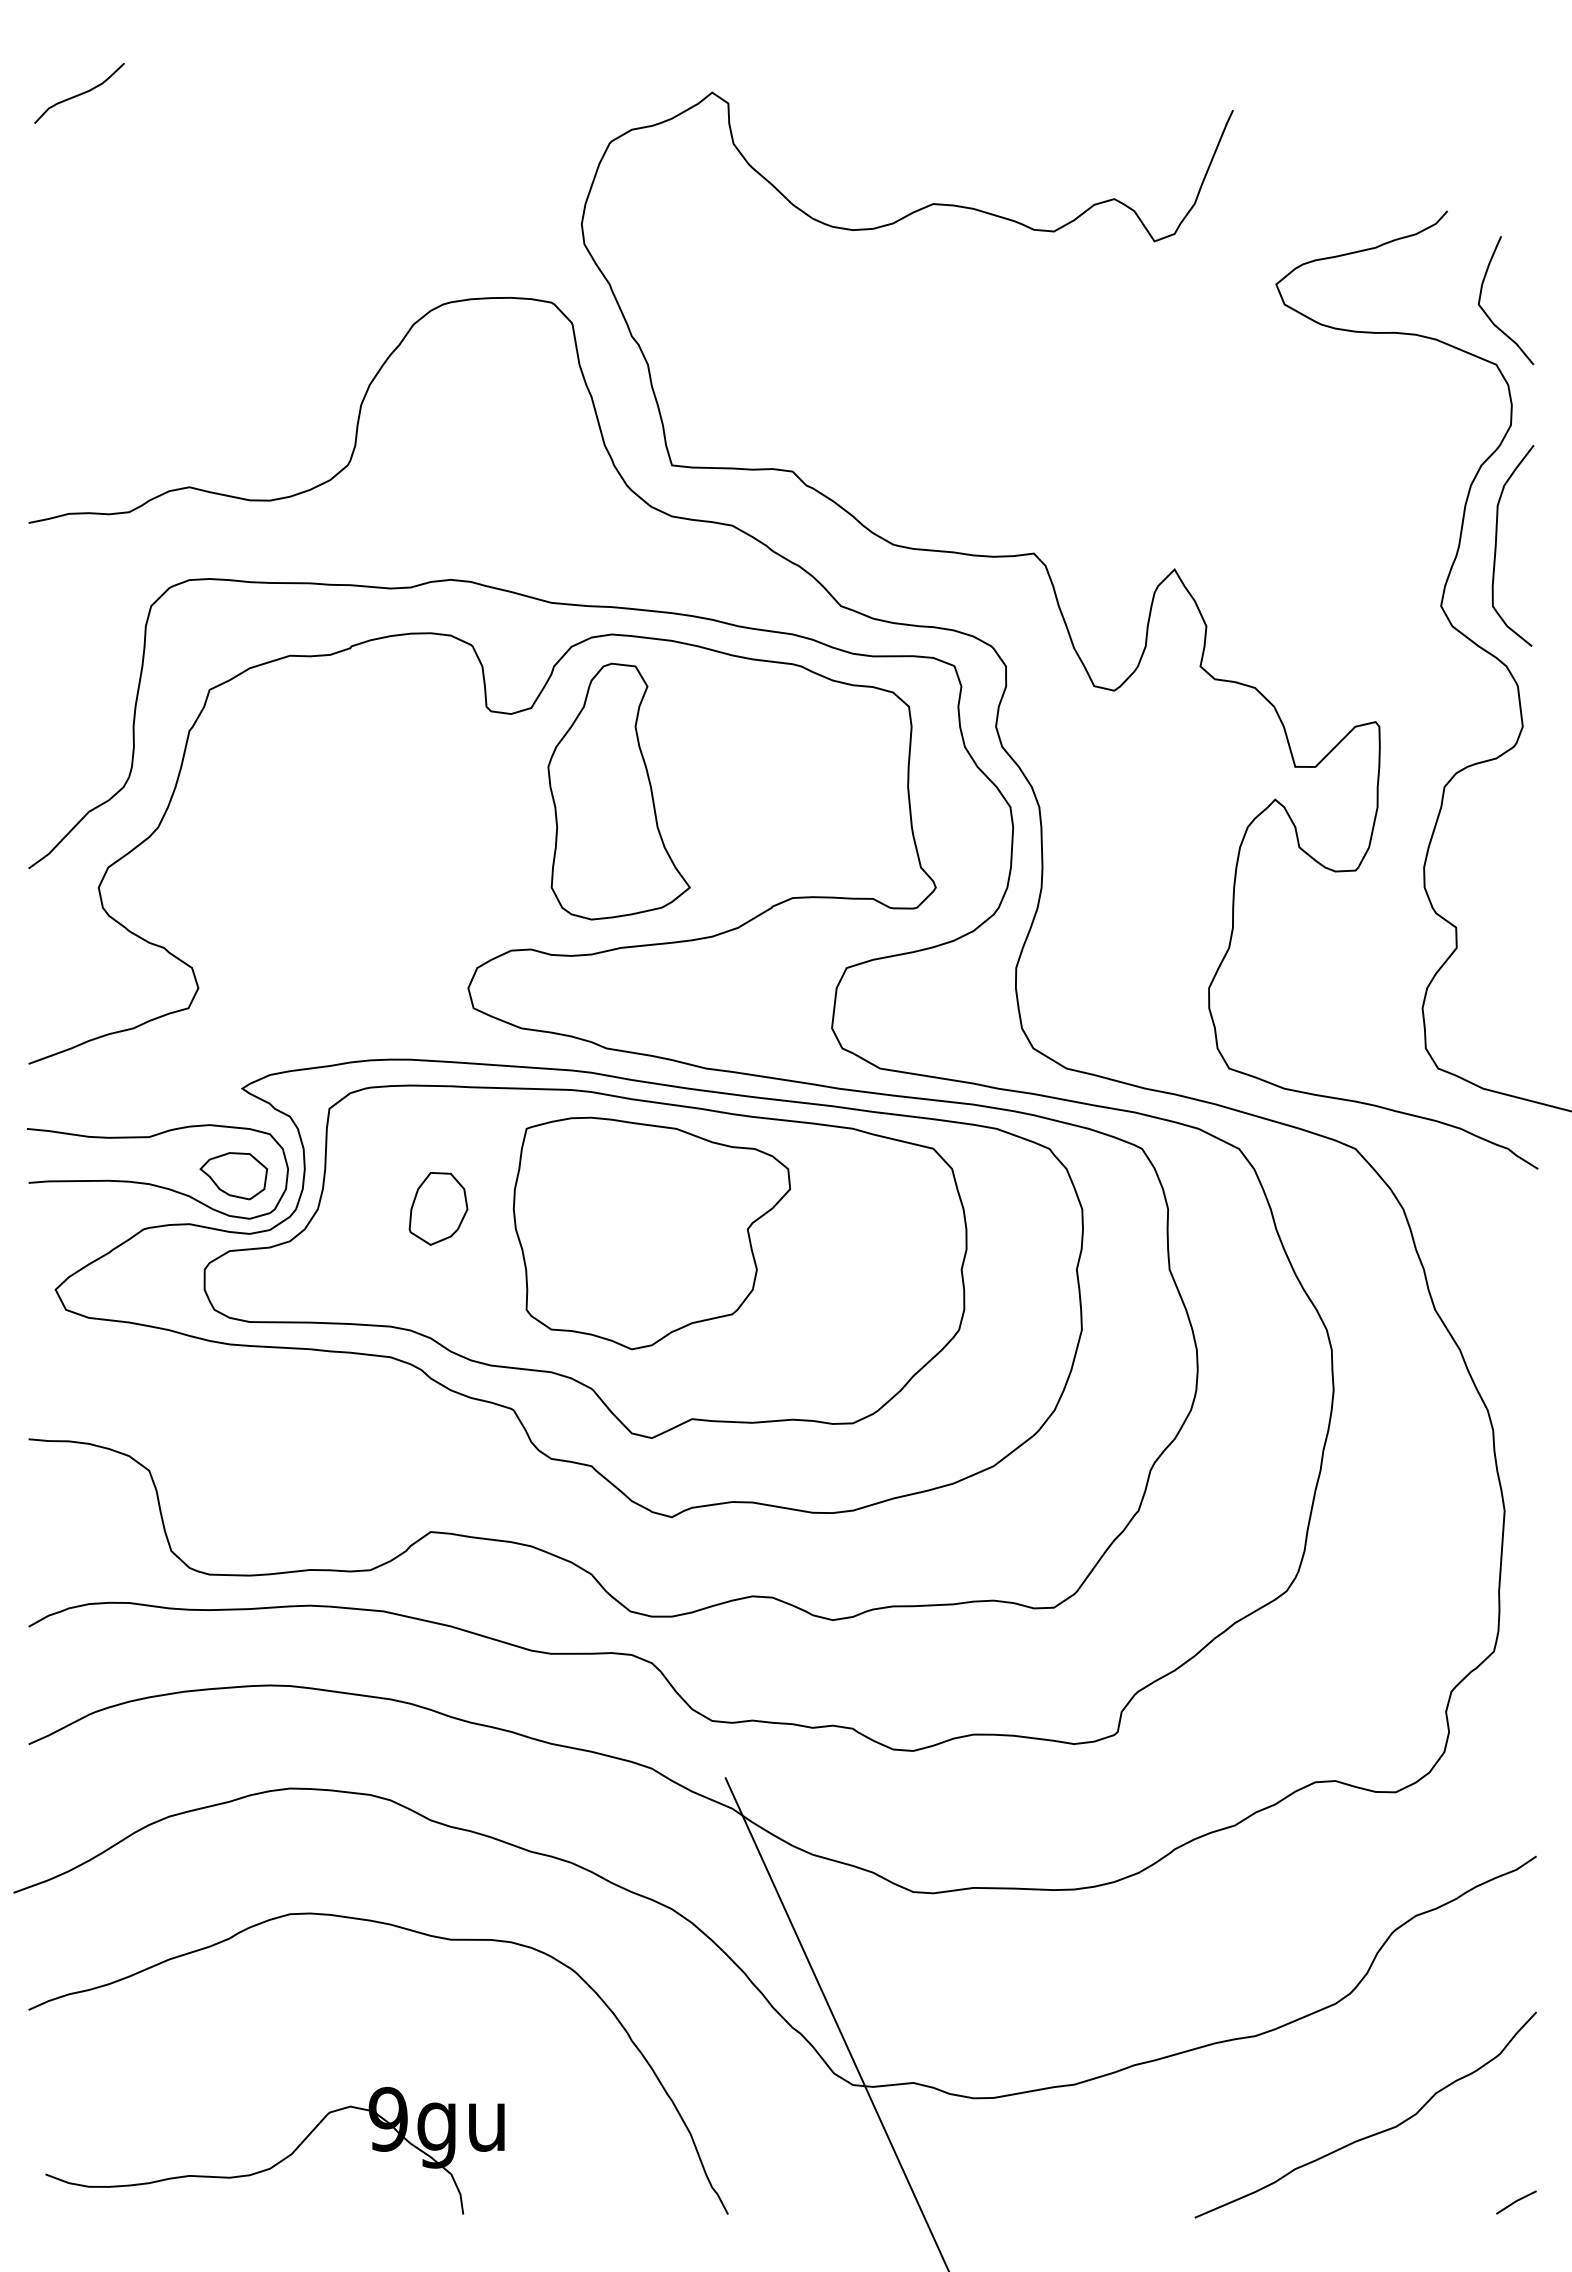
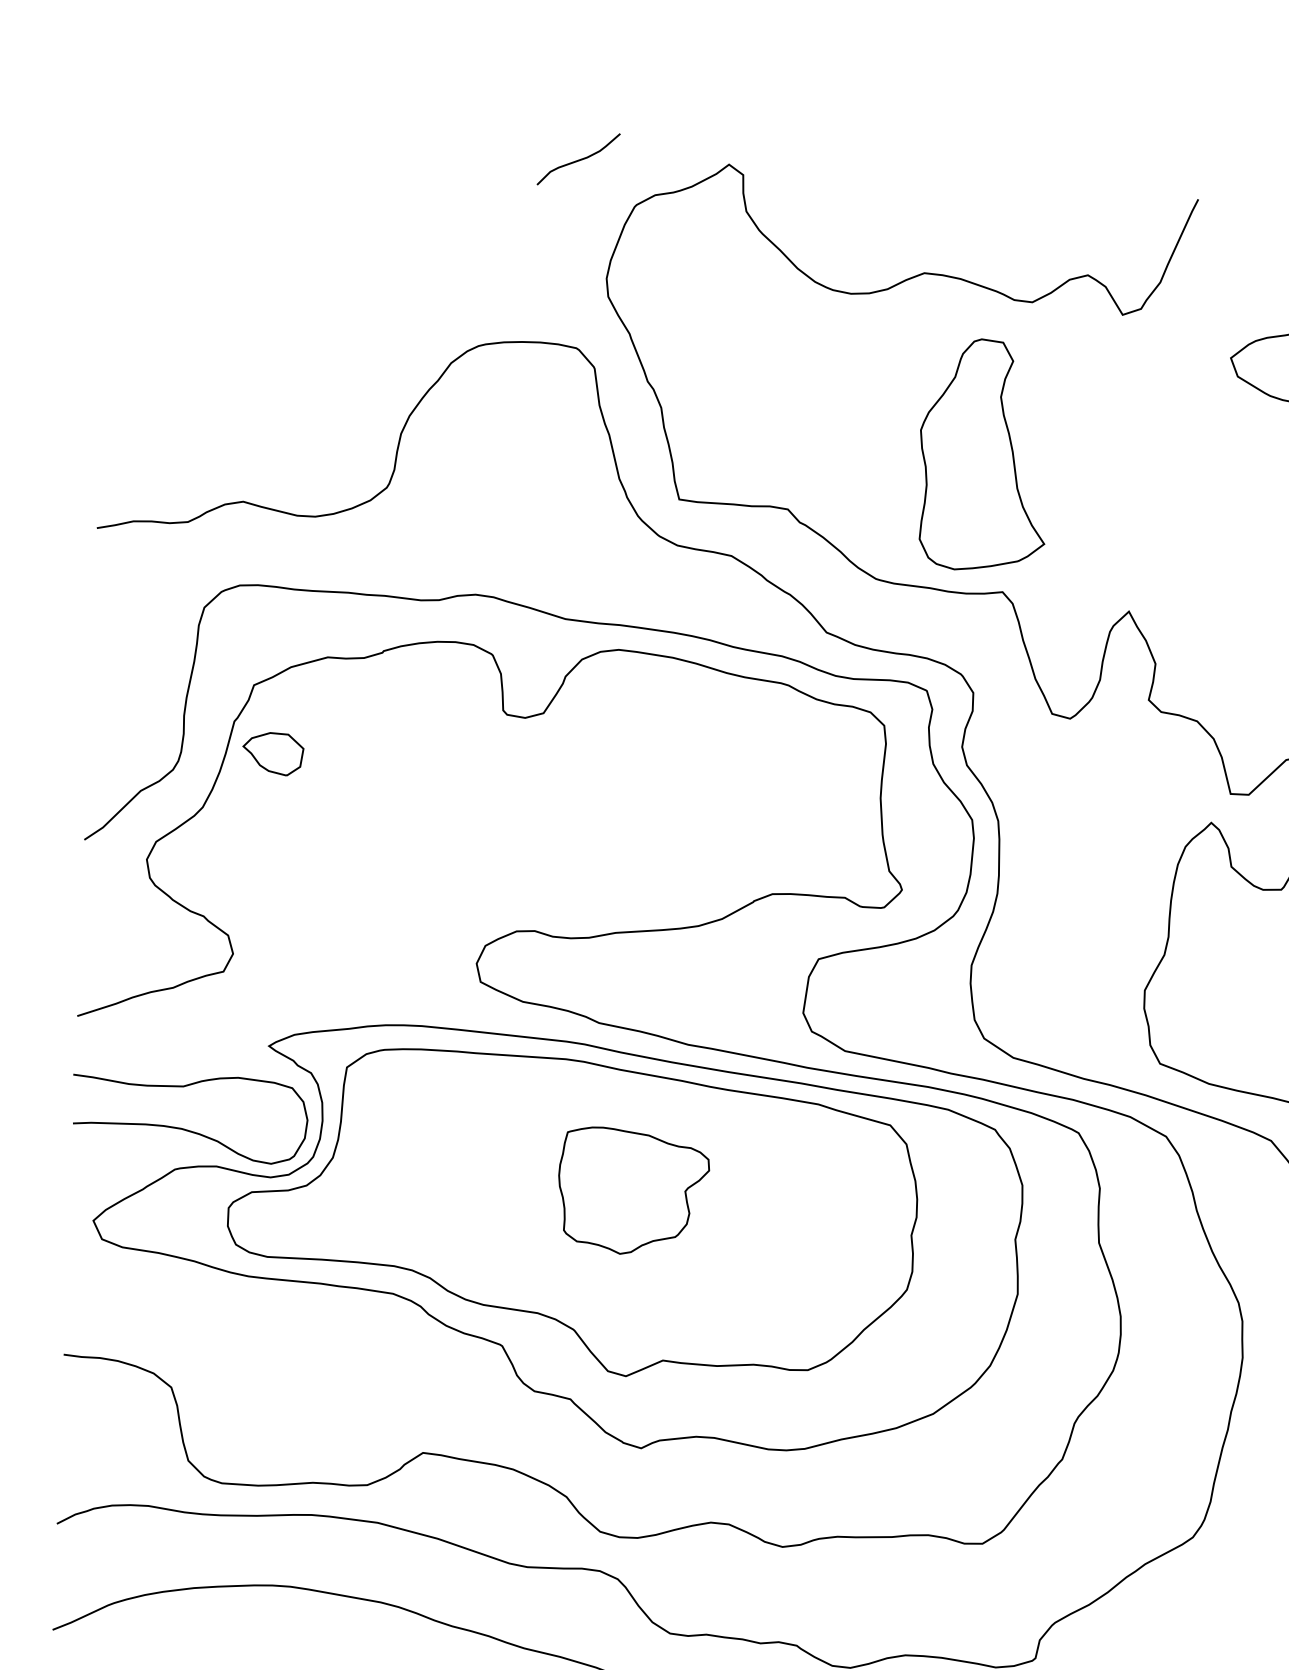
curve: (79, 93) -> (578, 159), moved
part: (618, 791) -> (983, 454), moved
part: (233, 1176) -> (272, 754), moved
part: (438, 1208) -> (441, 1161), removed
part: (651, 1233) -> (632, 1191), size x0.6

